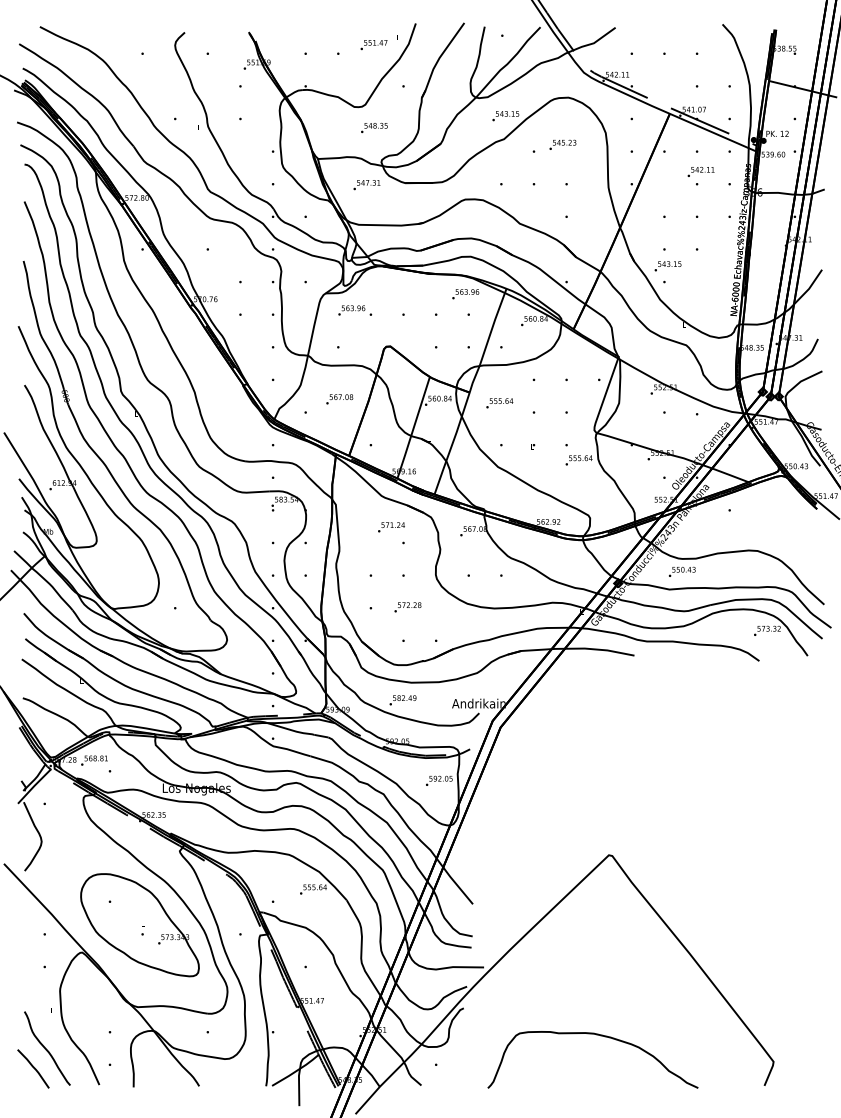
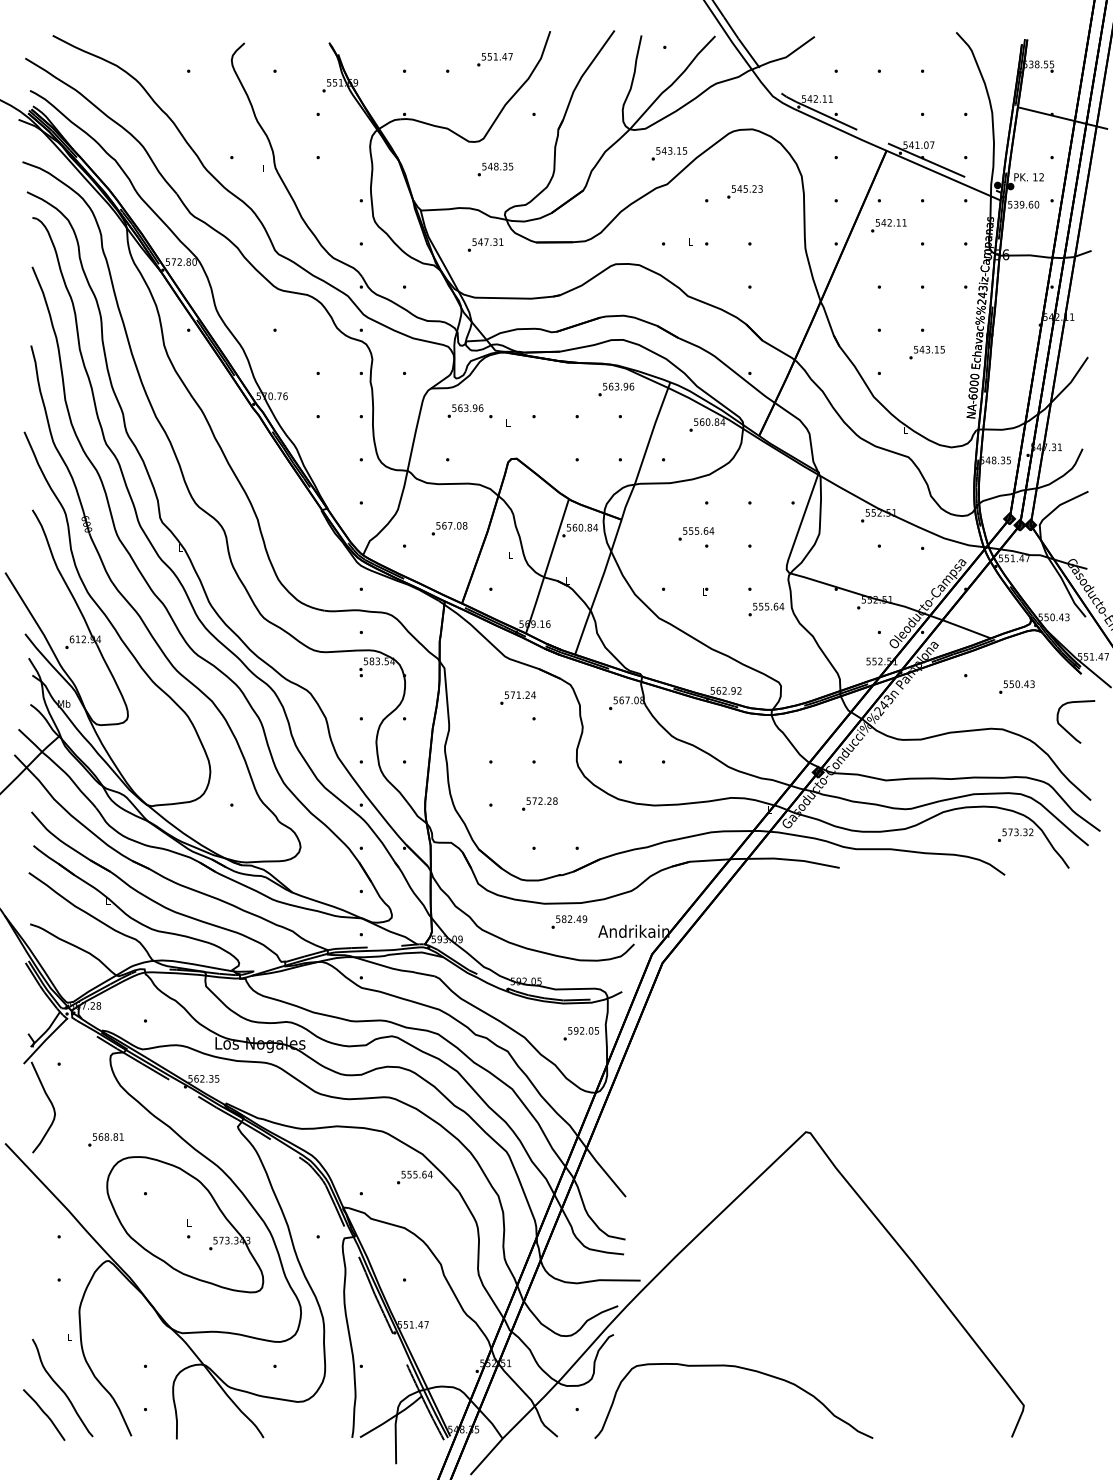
text: (700, 171) -> (888, 225), moved
text: (667, 266) -> (926, 352), moved
text: (499, 402) -> (696, 533), moved
curve: (805, 551) -> (1066, 729), added
text: (681, 571) -> (1016, 686), moved
text: (403, 699) -> (569, 921), moved
text: (94, 760) -> (105, 1139), moved
curve: (597, 1035) -> (739, 1368), moved

